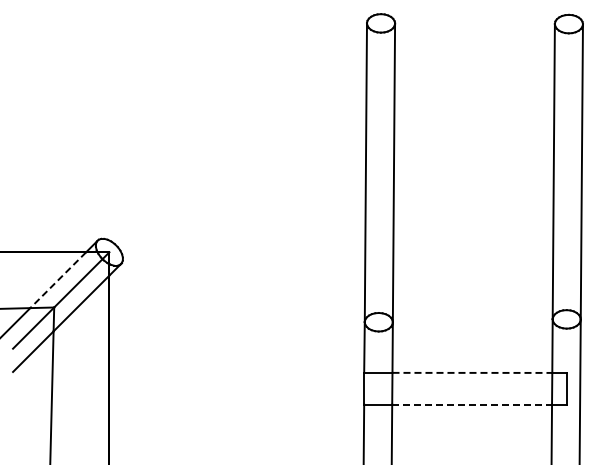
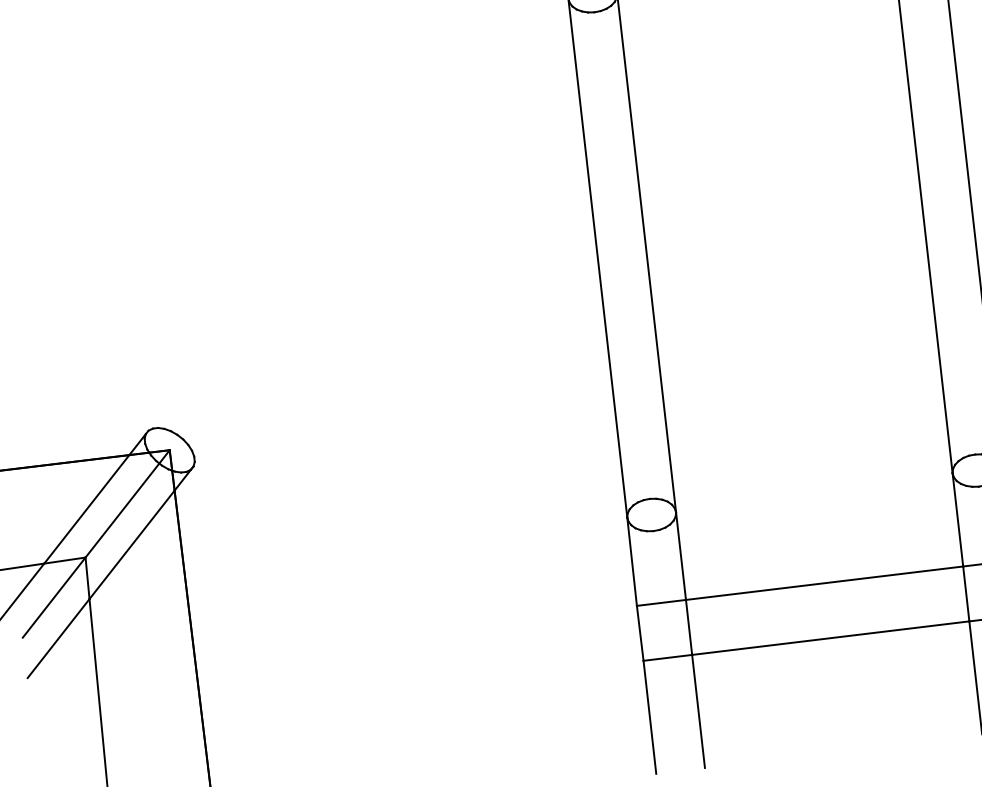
line: (57, 280) -> (85, 510), dashed -> solid
line: (472, 372) -> (824, 582), dashed -> solid
line: (472, 404) -> (831, 637), dashed -> solid

